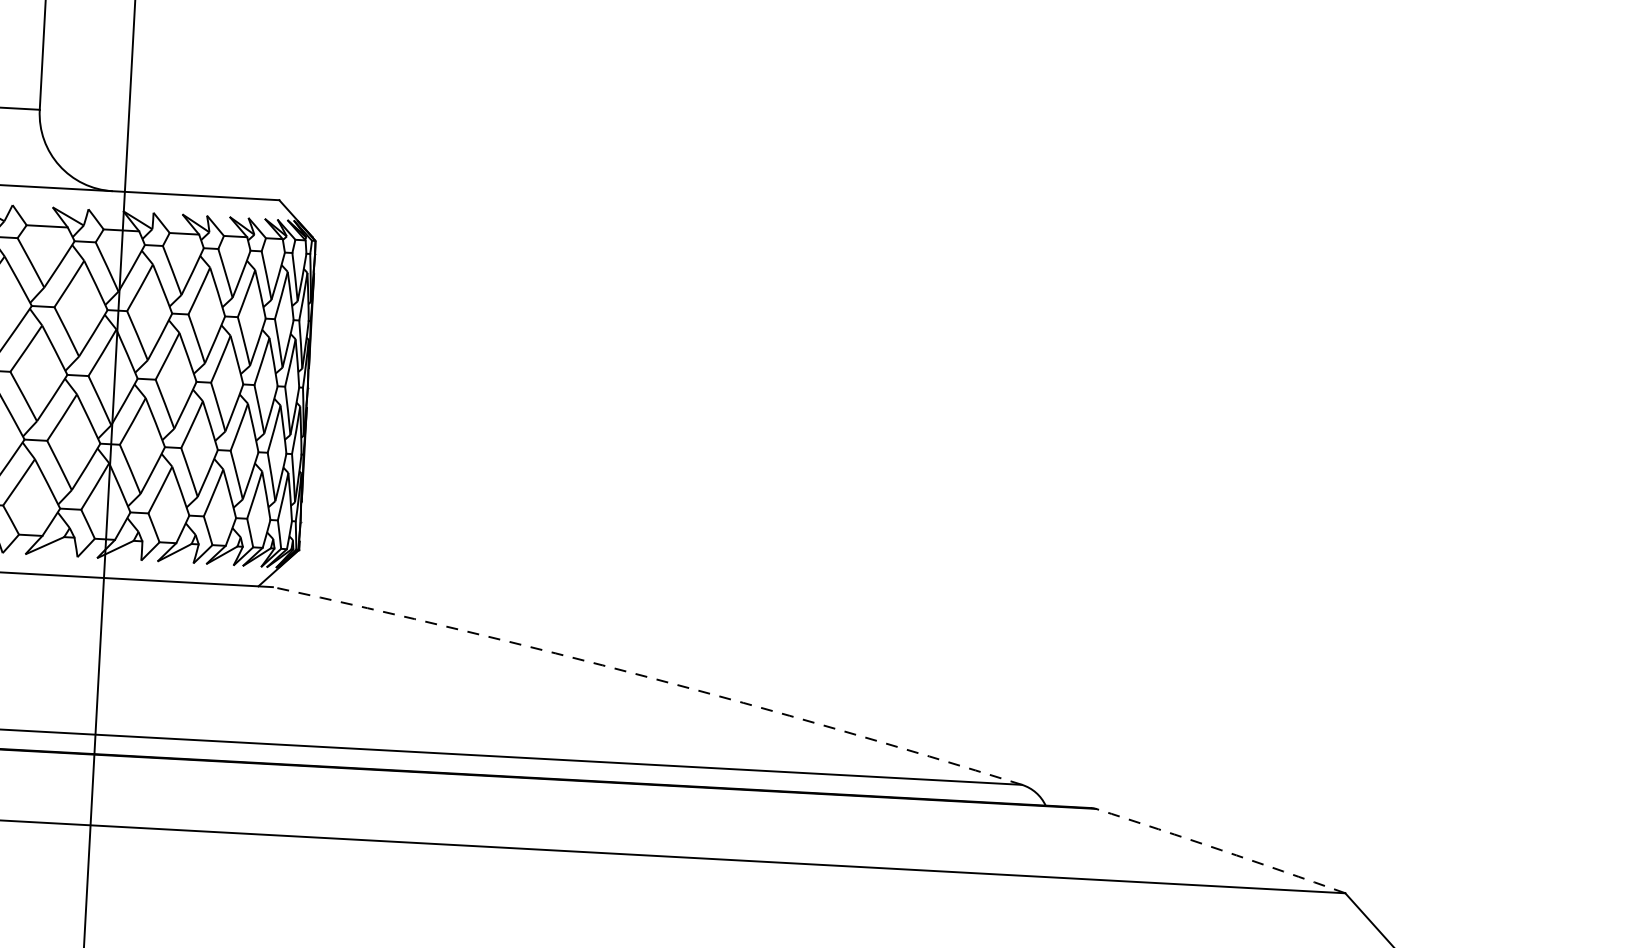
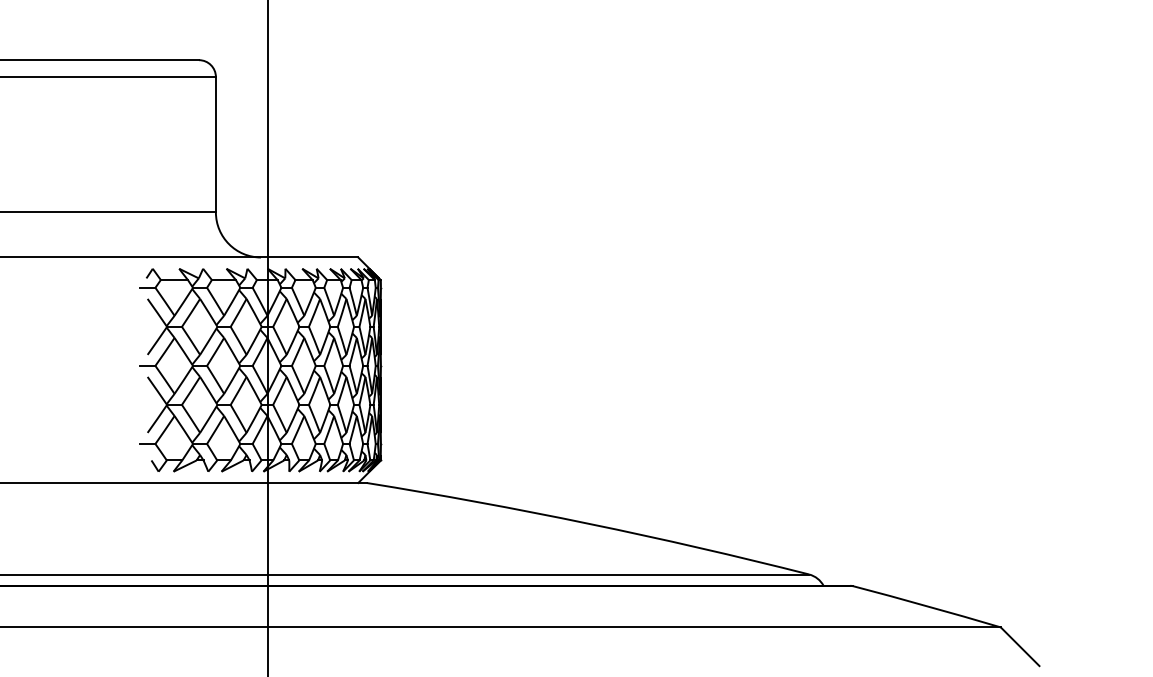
arc: (648, 677) -> (588, 523), dashed -> solid
arc: (1221, 850) -> (927, 606), dashed -> solid

